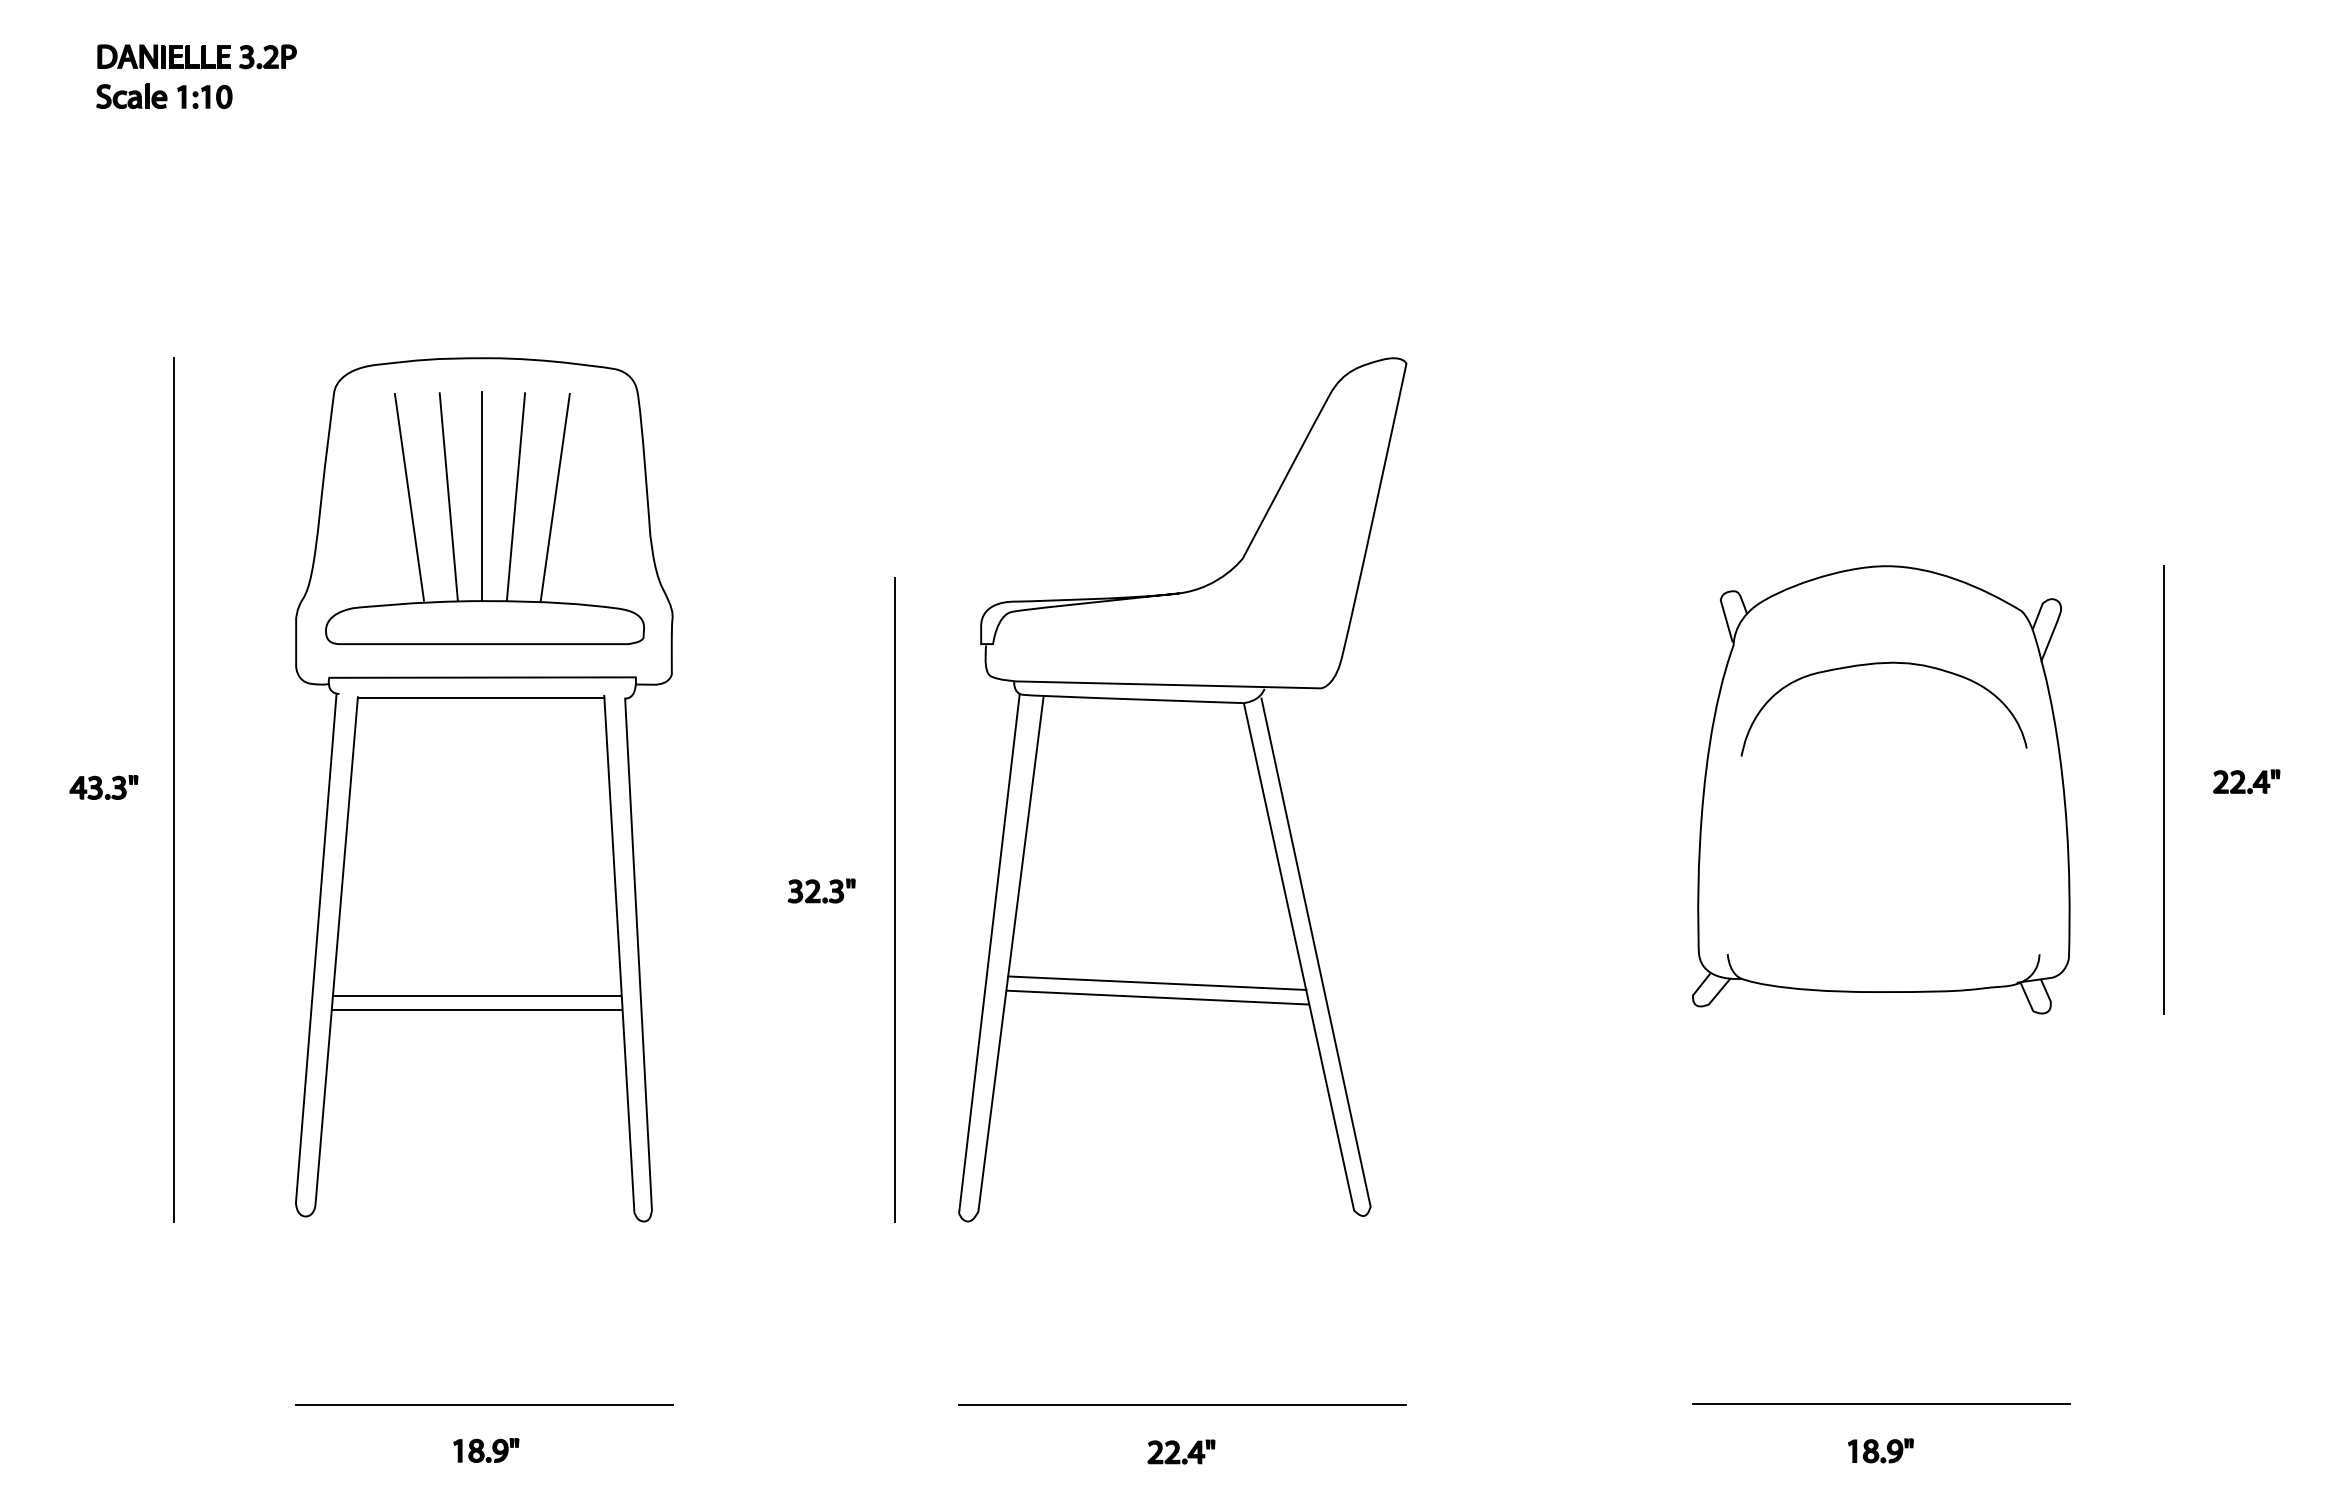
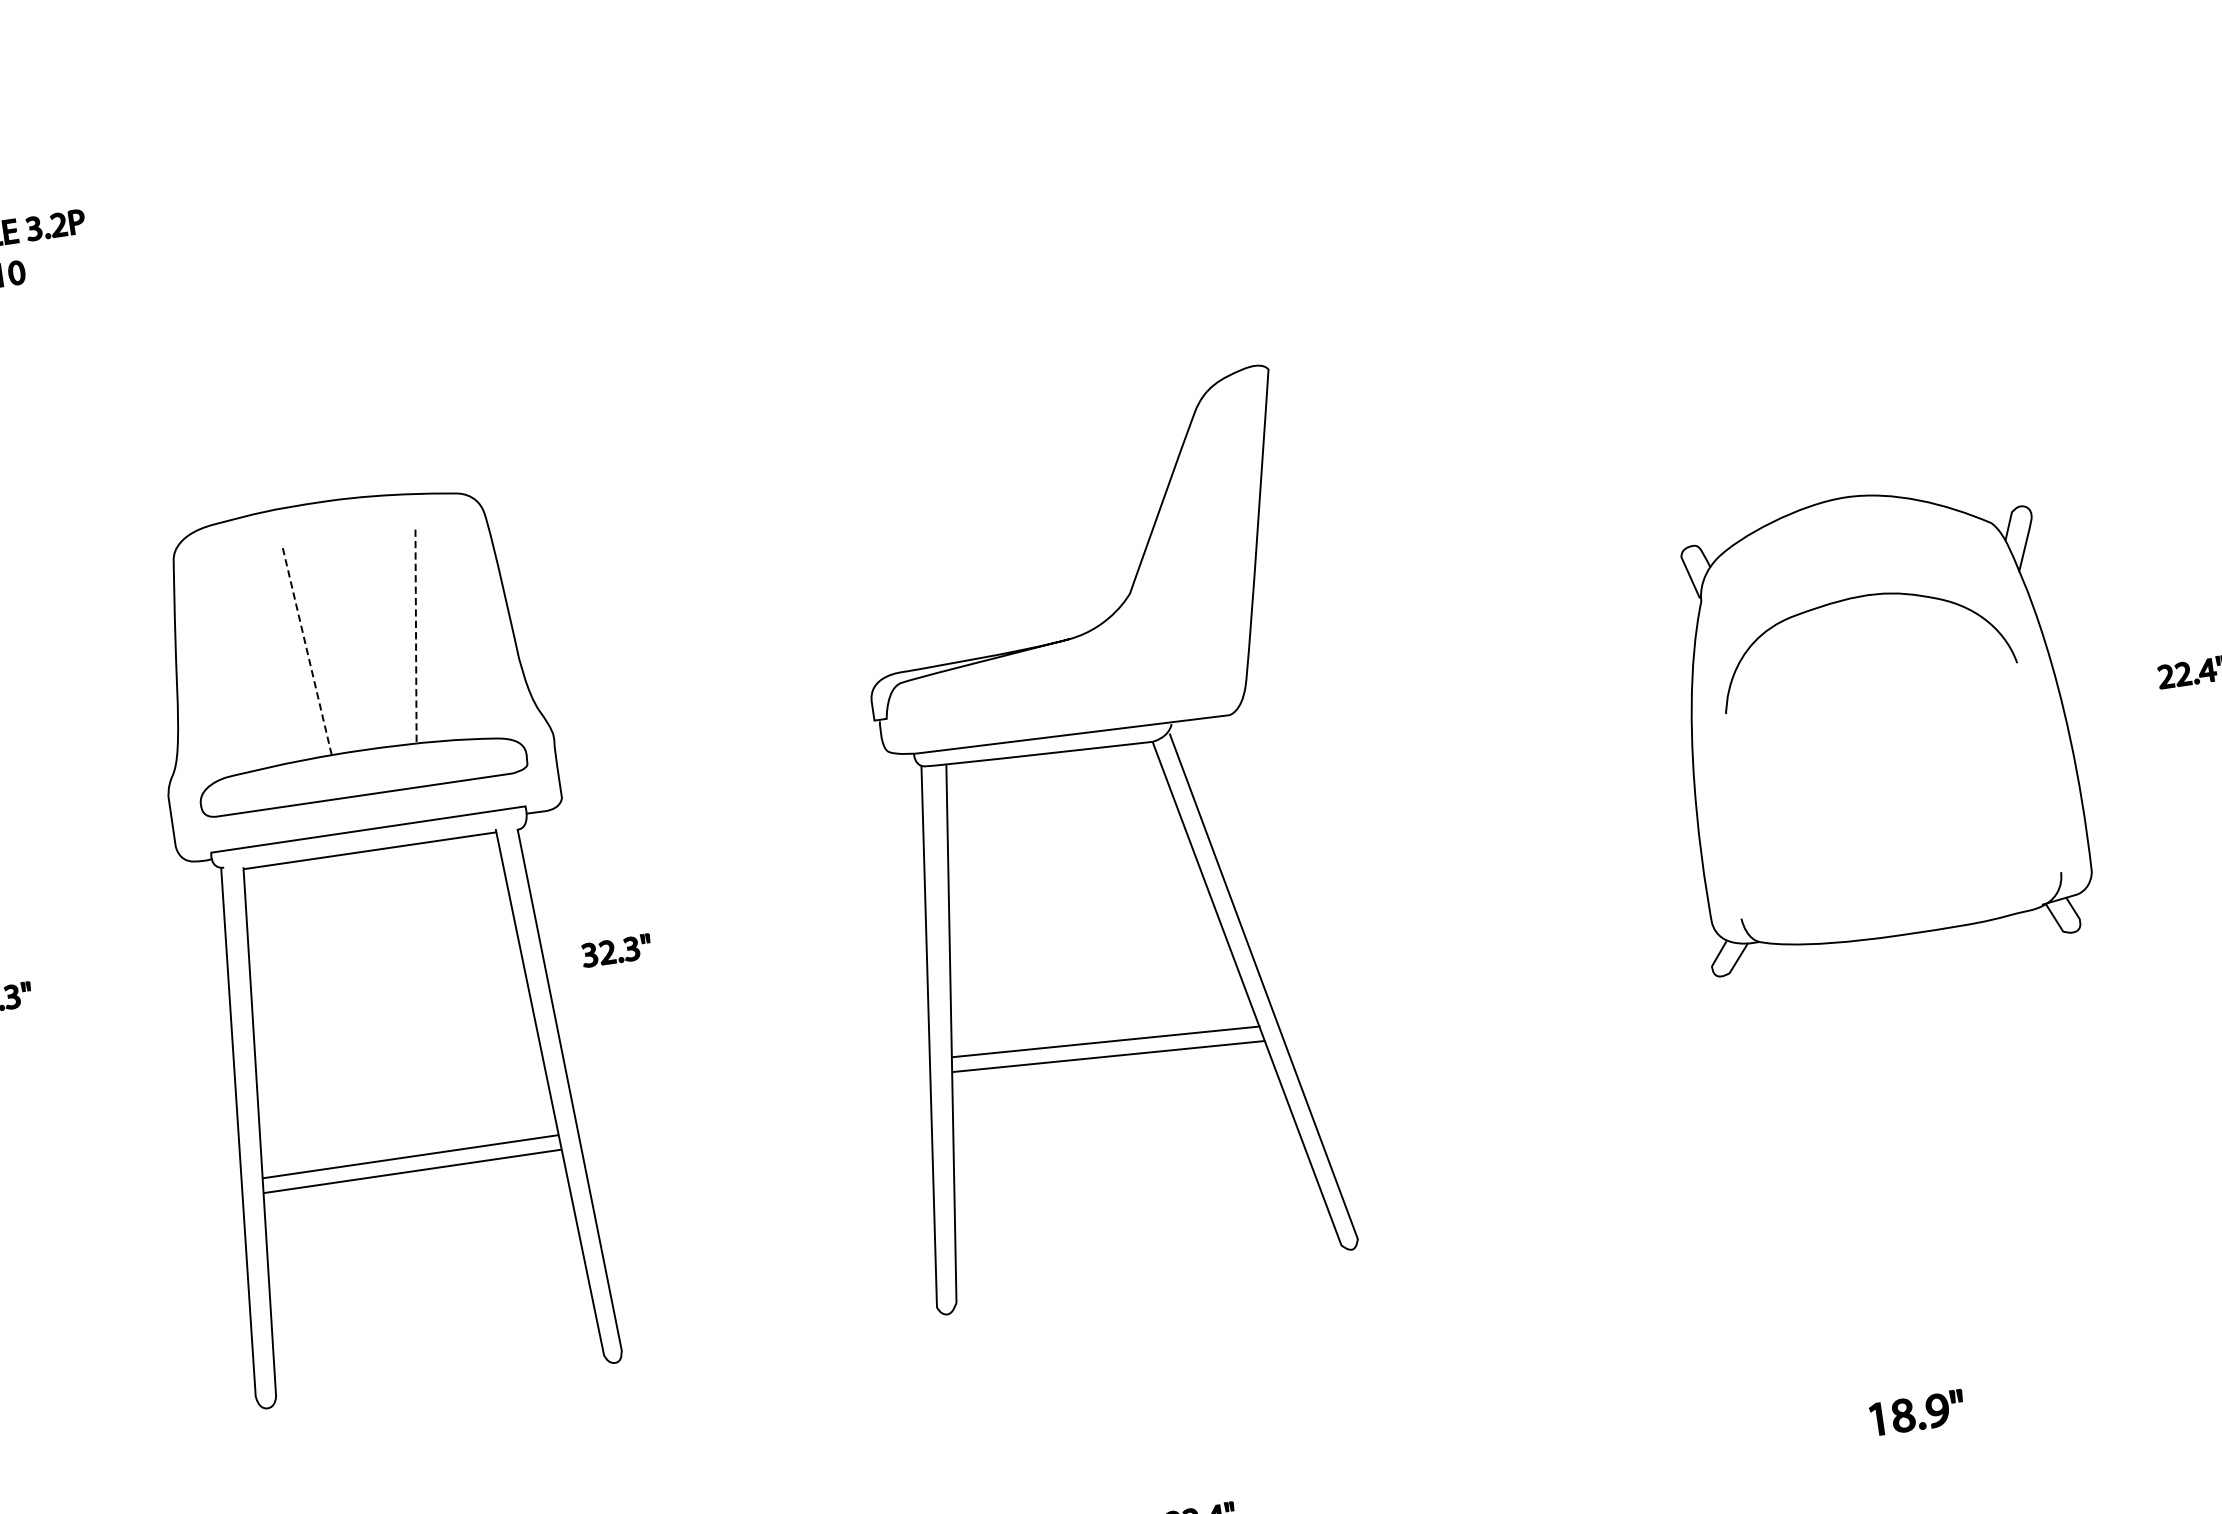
line: (448, 496) -> (306, 648), solid -> dashed
line: (482, 496) -> (341, 643), removed
line: (555, 496) -> (416, 632), solid -> dashed
line: (409, 497) -> (266, 655), removed
line: (515, 497) -> (375, 639), removed
line: (174, 789) -> (69, 990), removed
part: (1881, 789) -> (1874, 726), moved
line: (2163, 789) -> (2108, 692), removed
part: (821, 890) -> (616, 950), moved
line: (895, 899) -> (824, 995), removed
line: (1880, 1404) -> (1910, 1365), removed
line: (1182, 1405) -> (1194, 1470), removed
part: (1880, 1450) -> (1916, 1412), size x1.4

